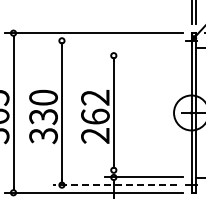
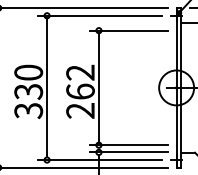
line: (115, 40) -> (100, 15), added
line: (143, 55) -> (128, 30), added
line: (143, 170) -> (128, 145), added
line: (114, 185) -> (99, 160), dashed -> solid

